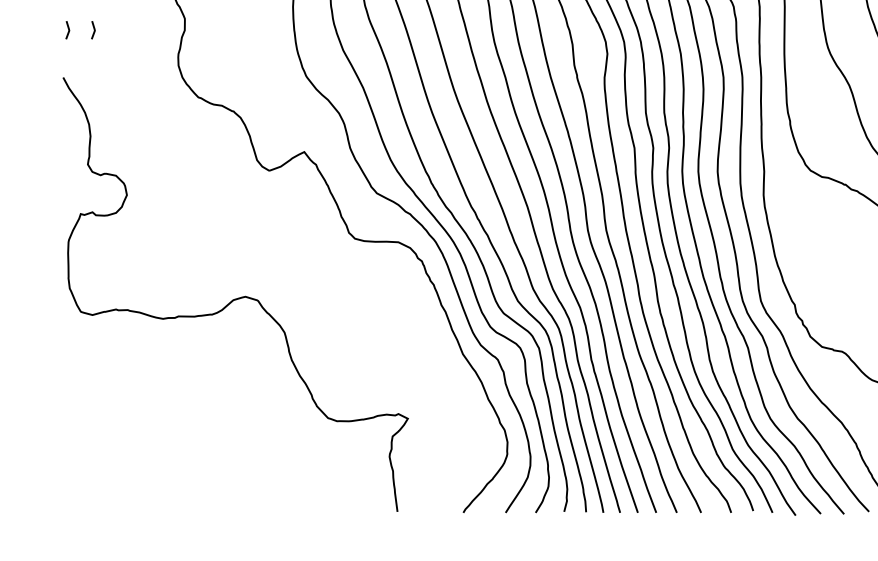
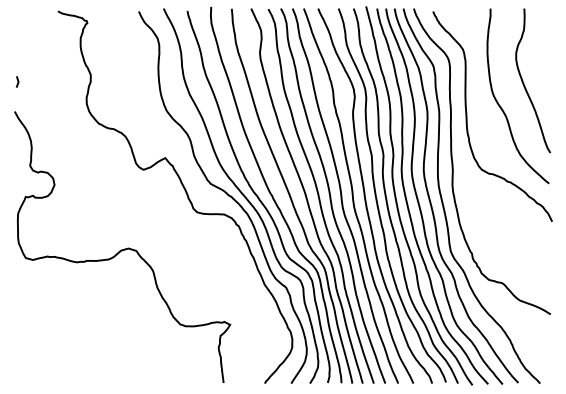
line: (93, 29) -> (33, 81), removed

